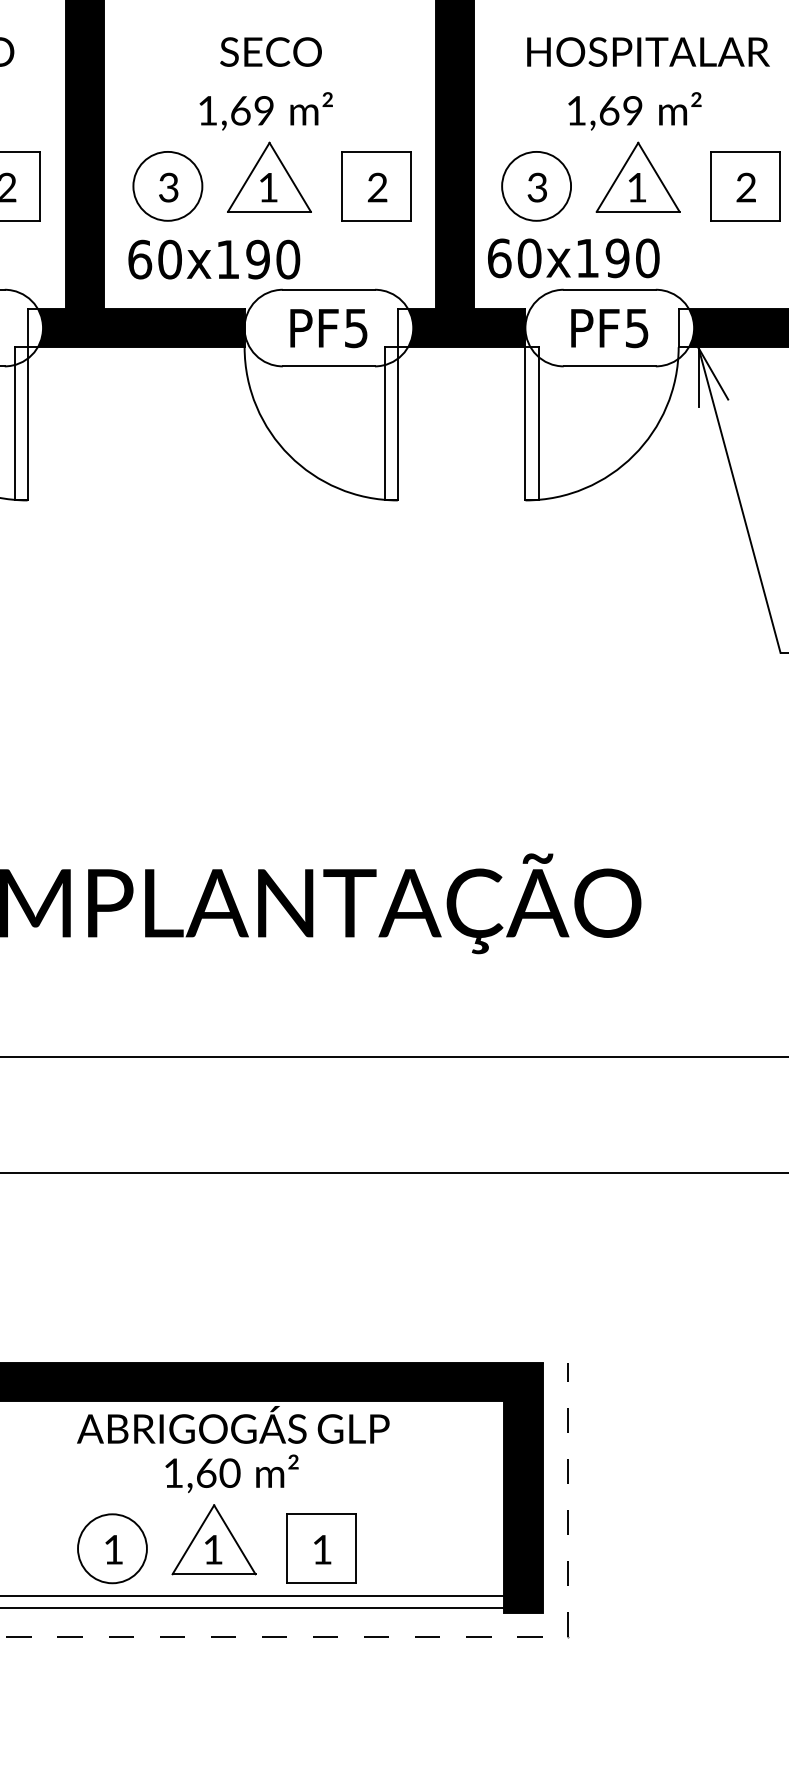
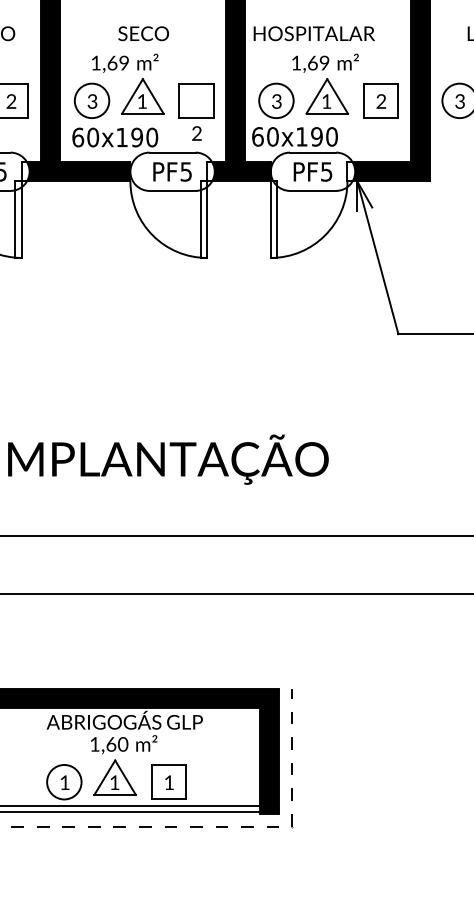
text: (646, 51) -> (313, 33), moved
text: (266, 109) -> (125, 62), moved
text: (376, 187) -> (196, 133), moved

